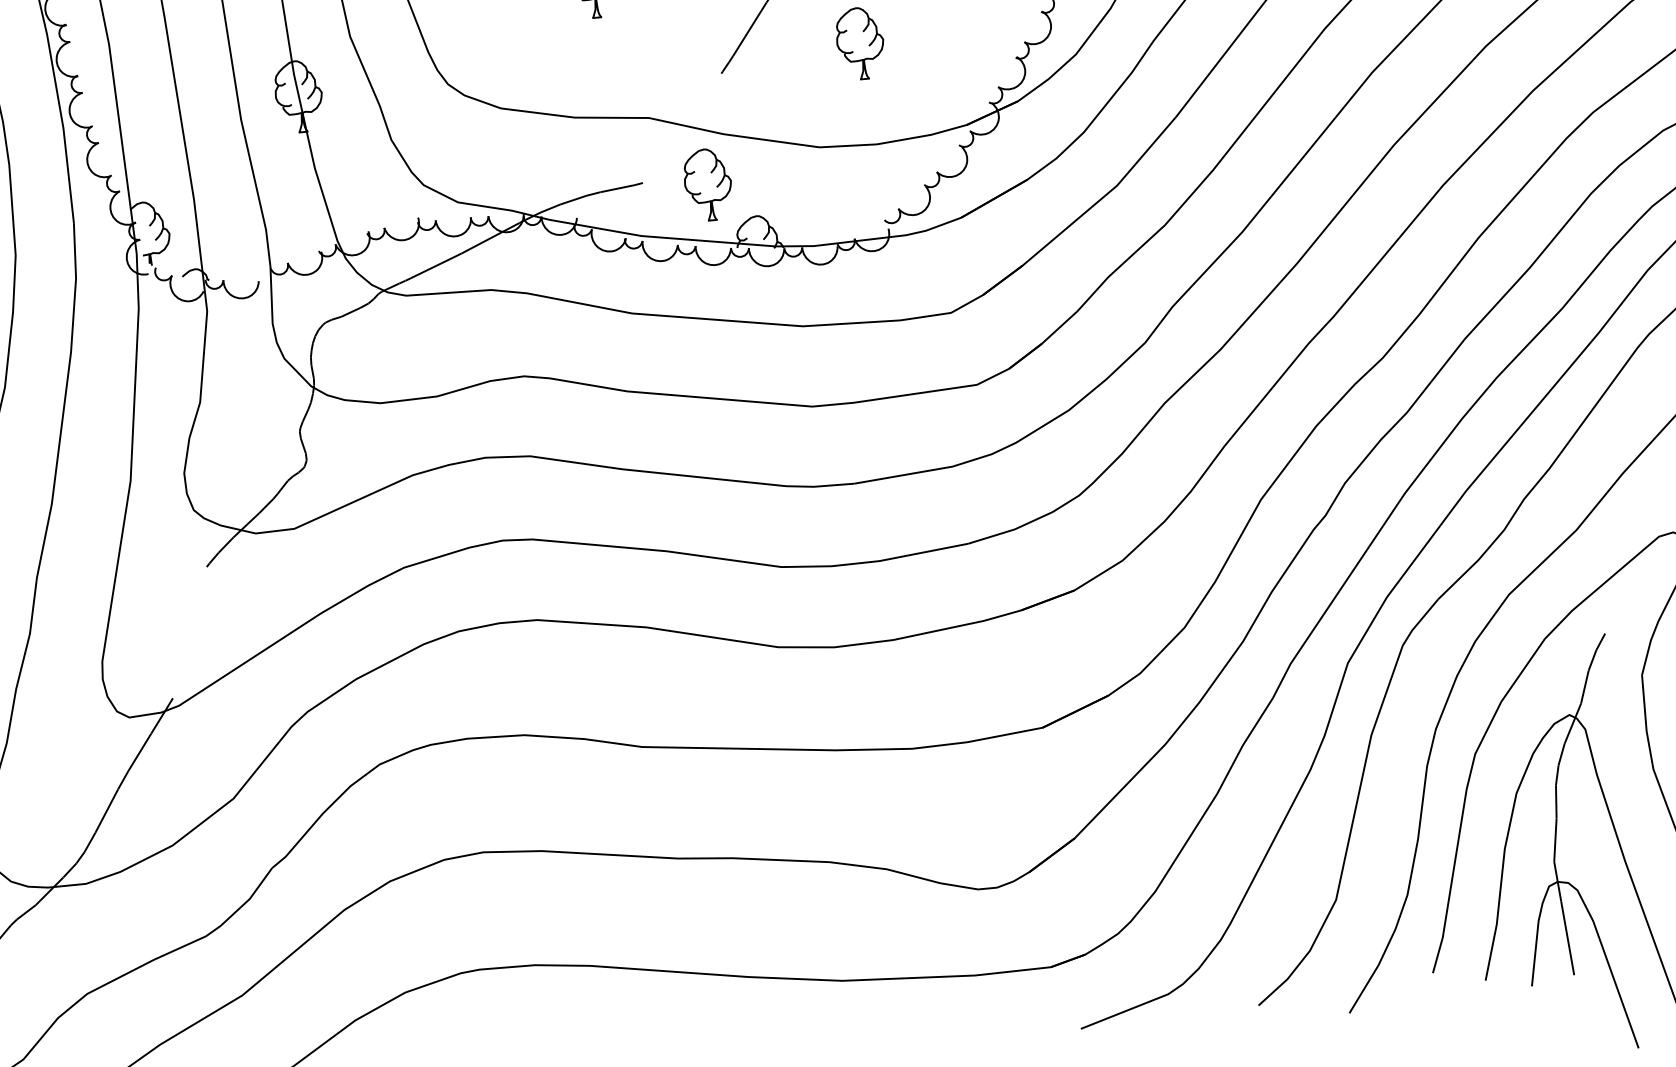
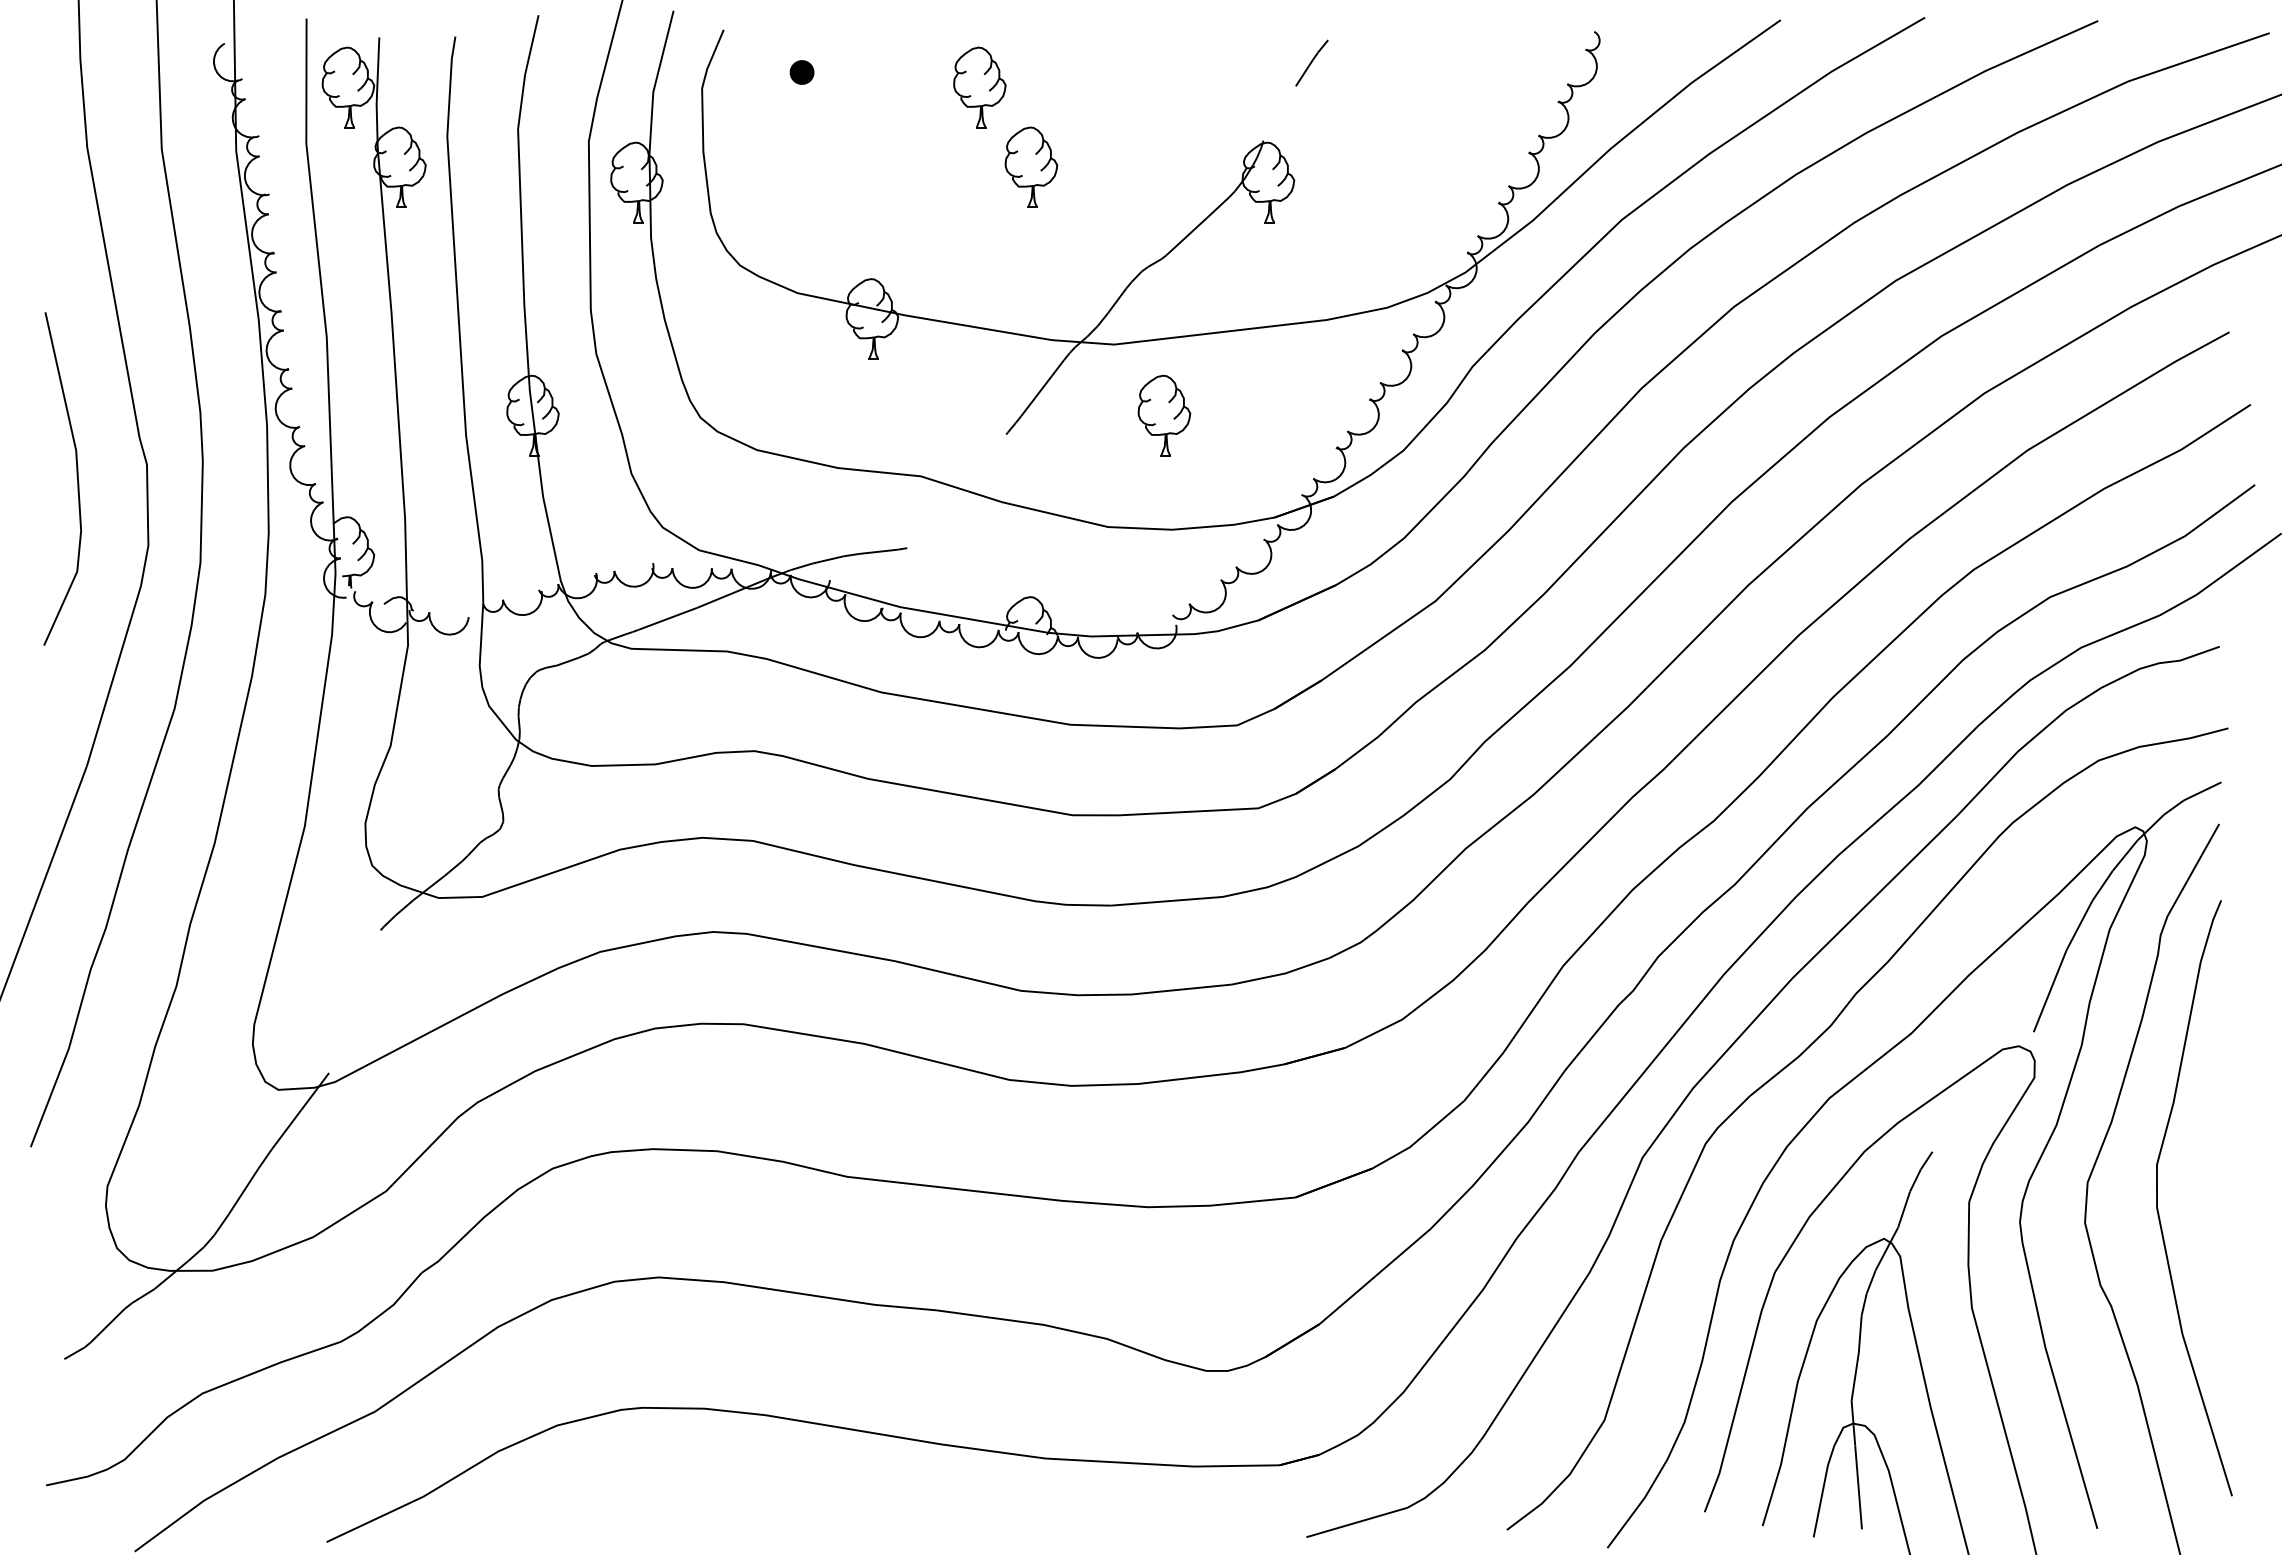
part: (707, 184) -> (979, 556), removed

